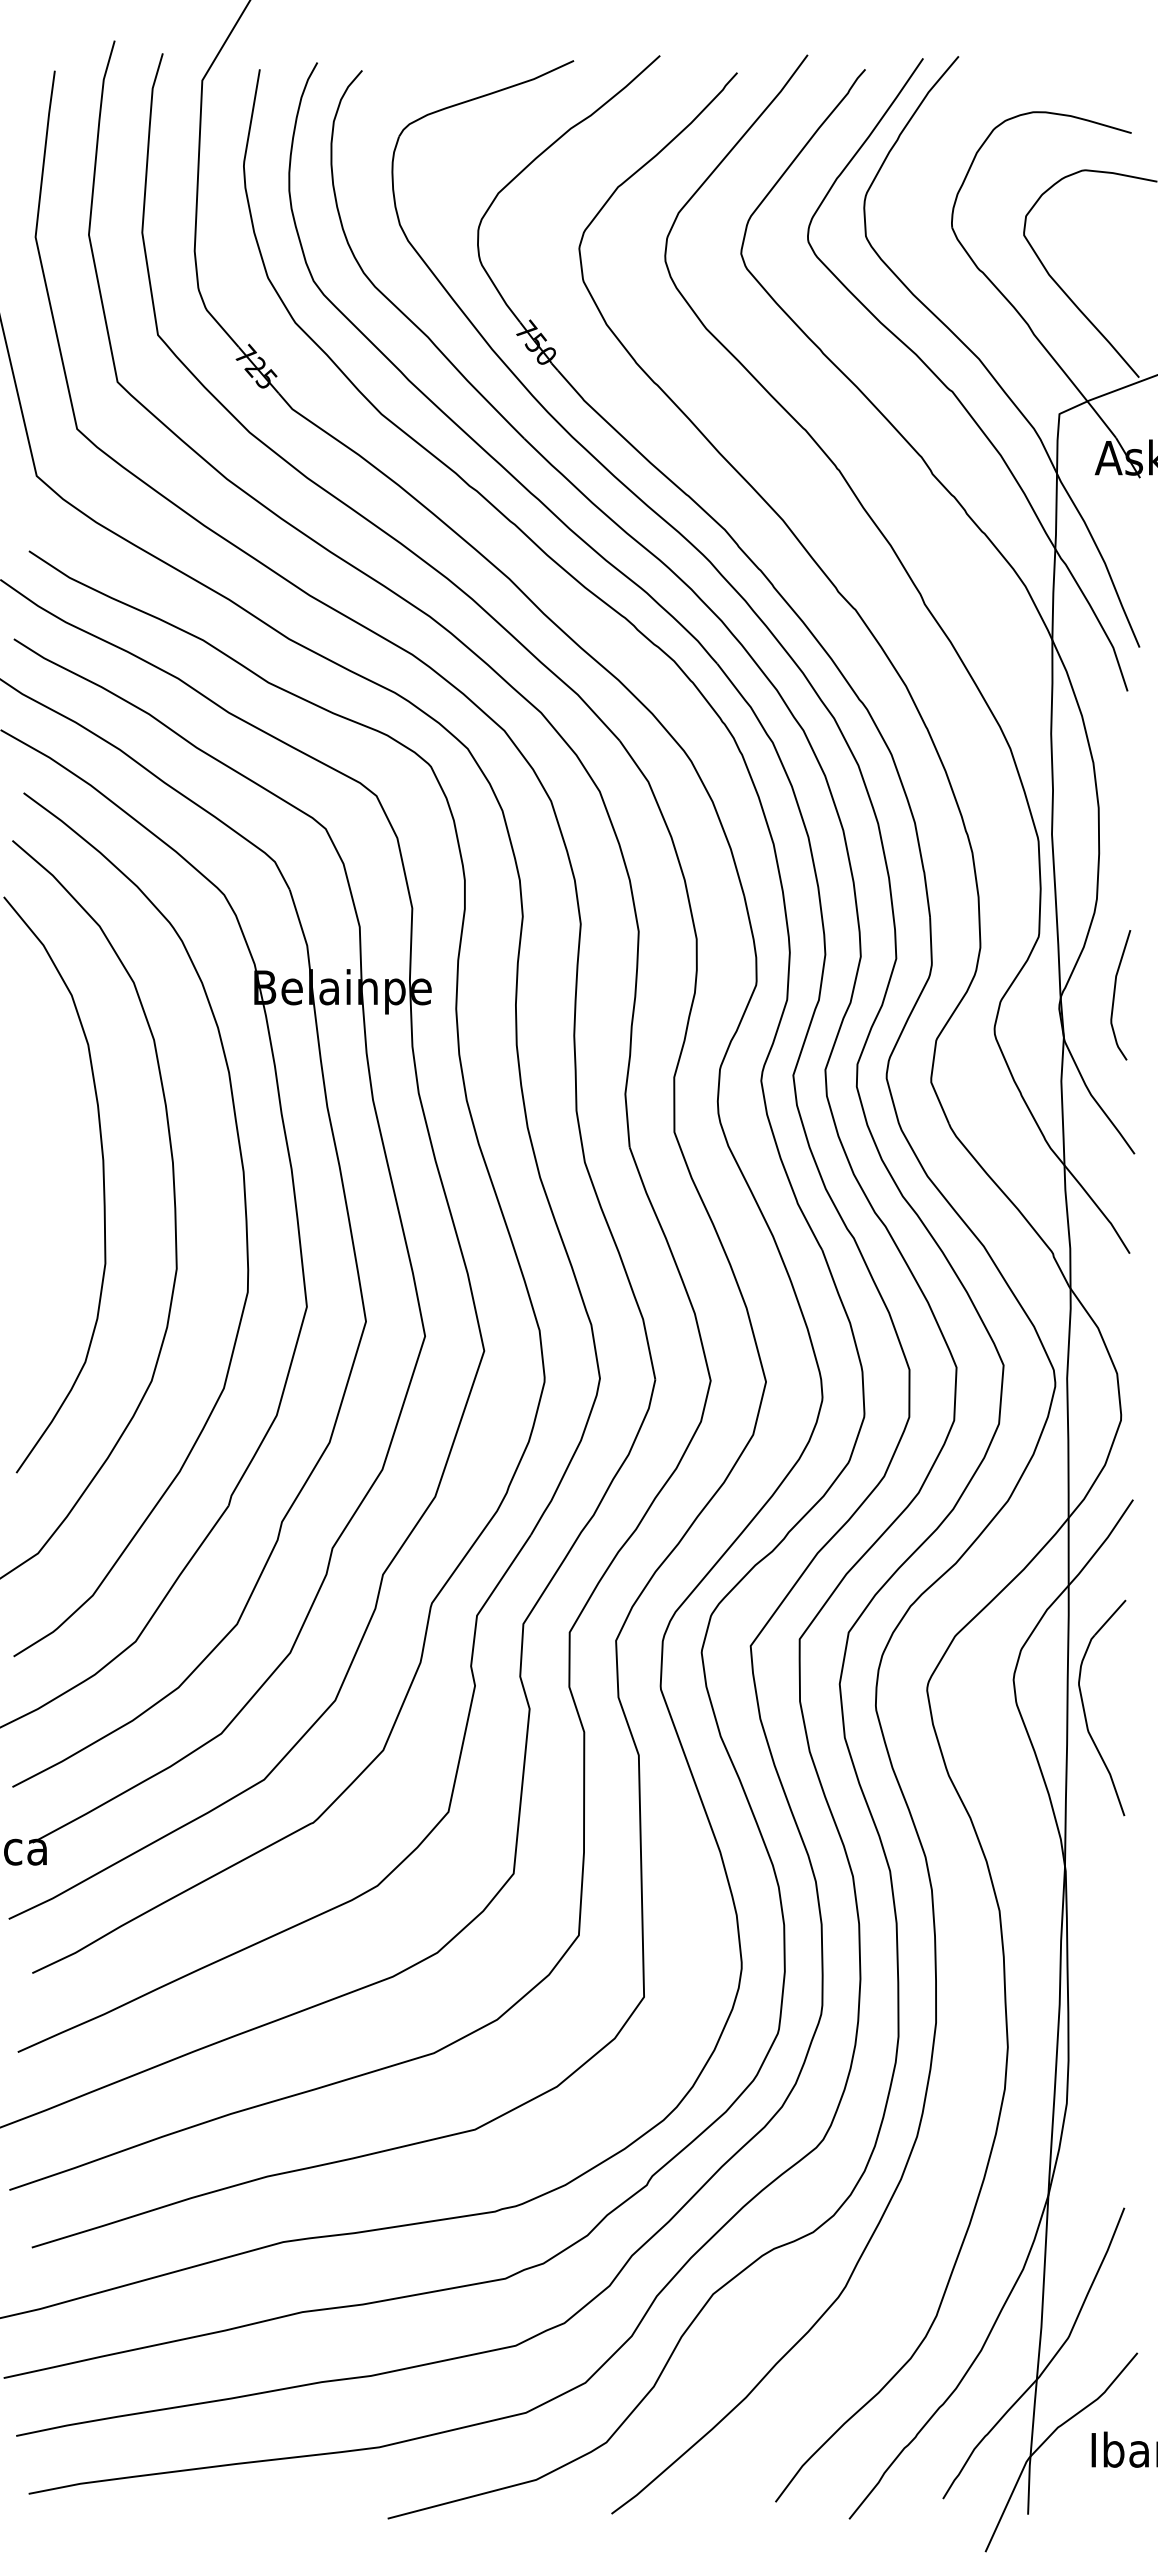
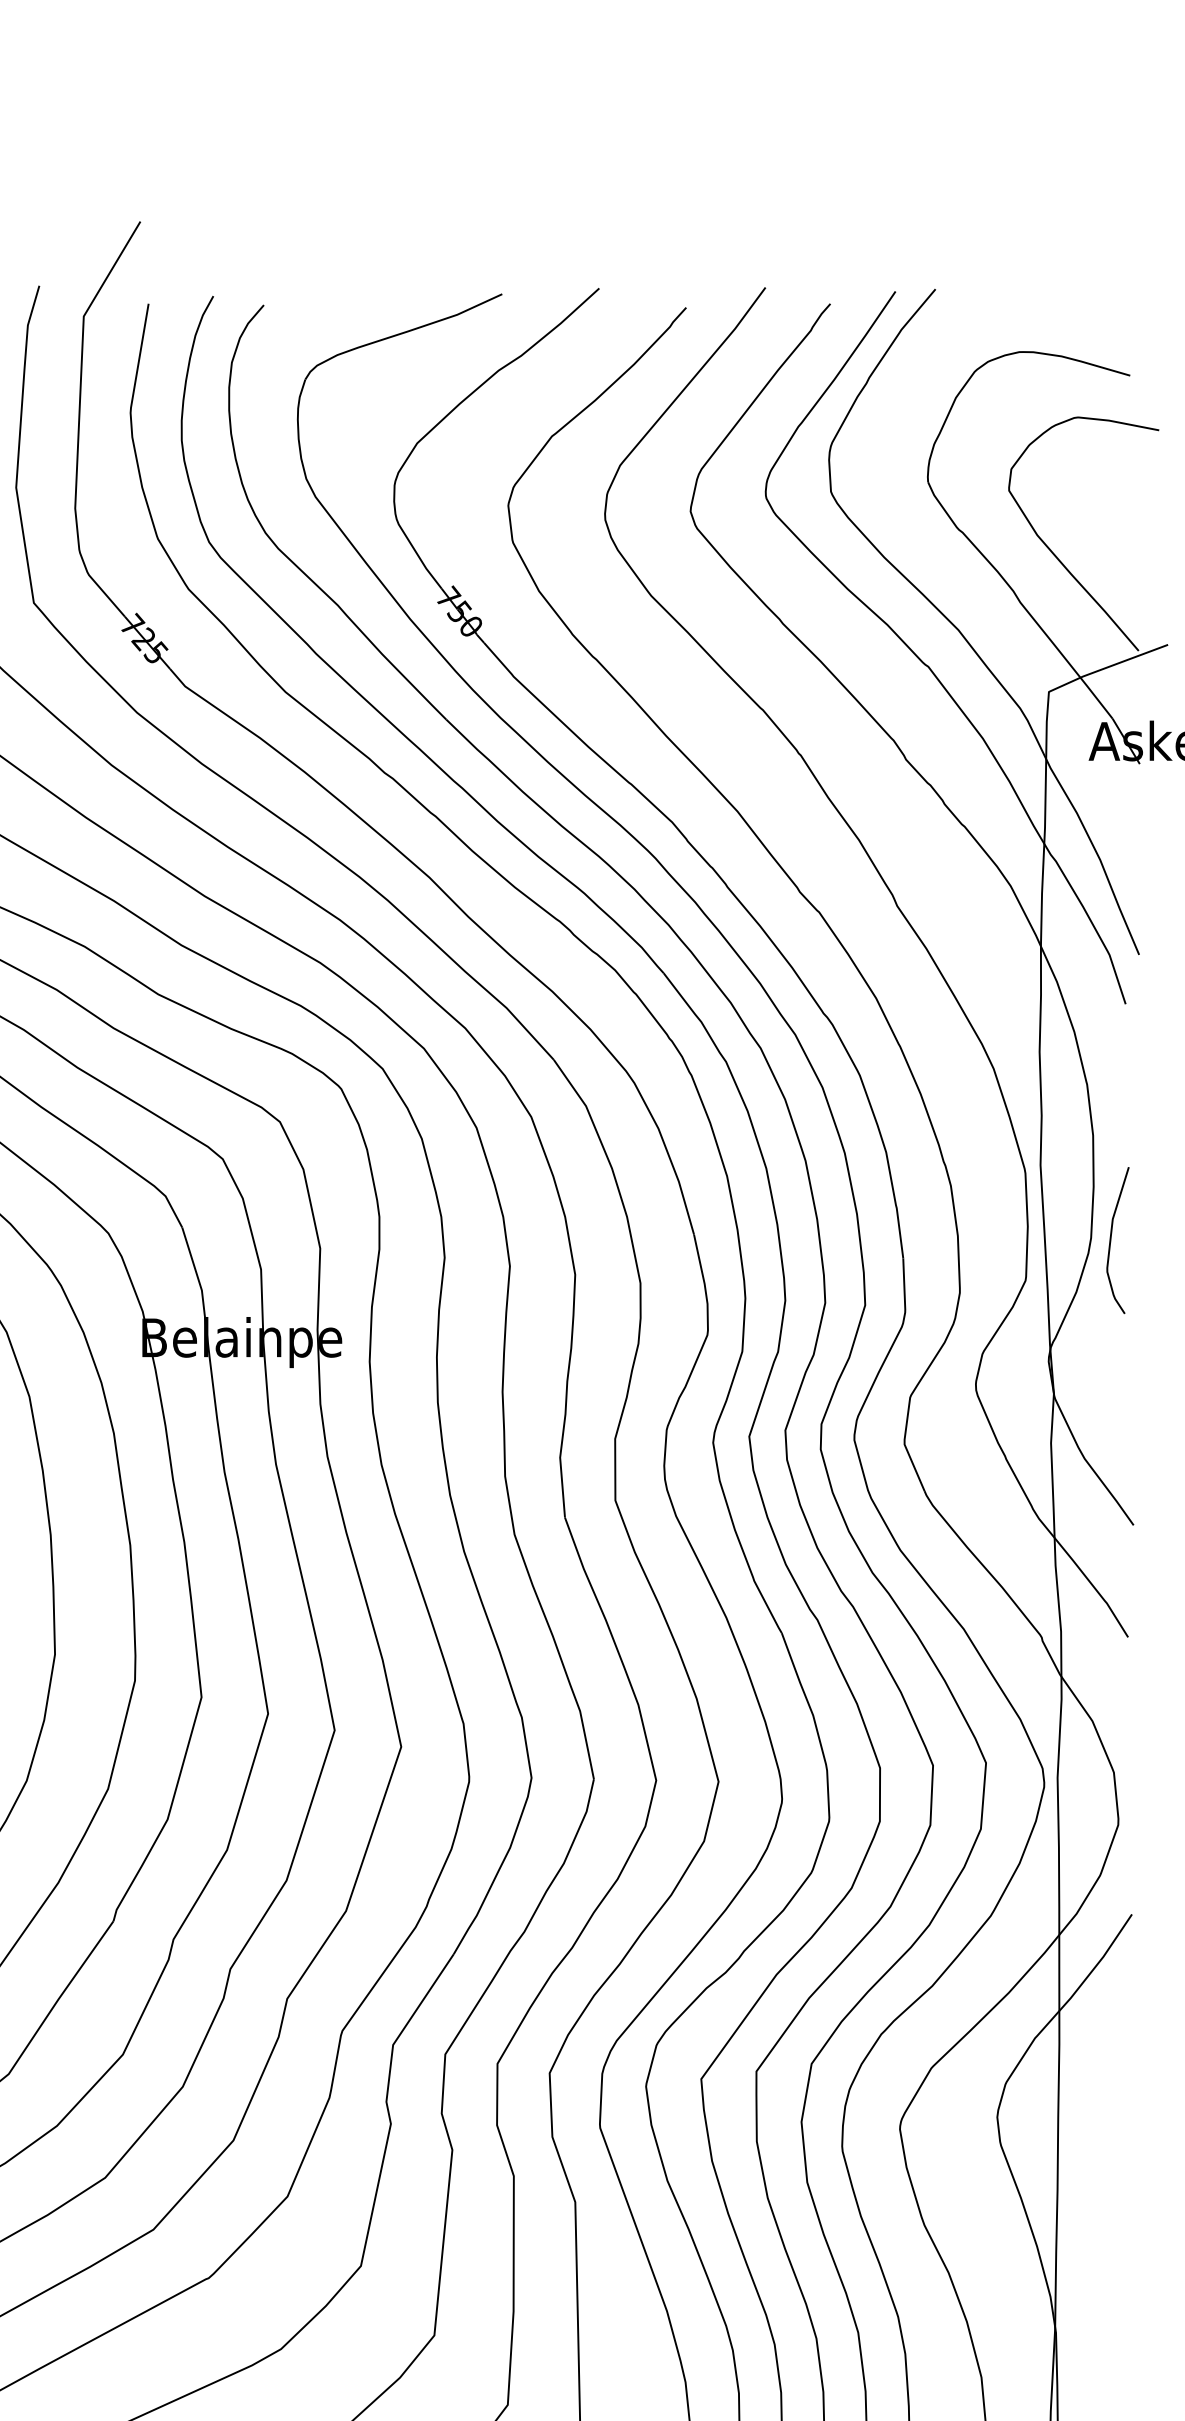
curve: (1115, 993) -> (1112, 1238), moved
part: (1085, 1711) -> (1078, 2152), removed

